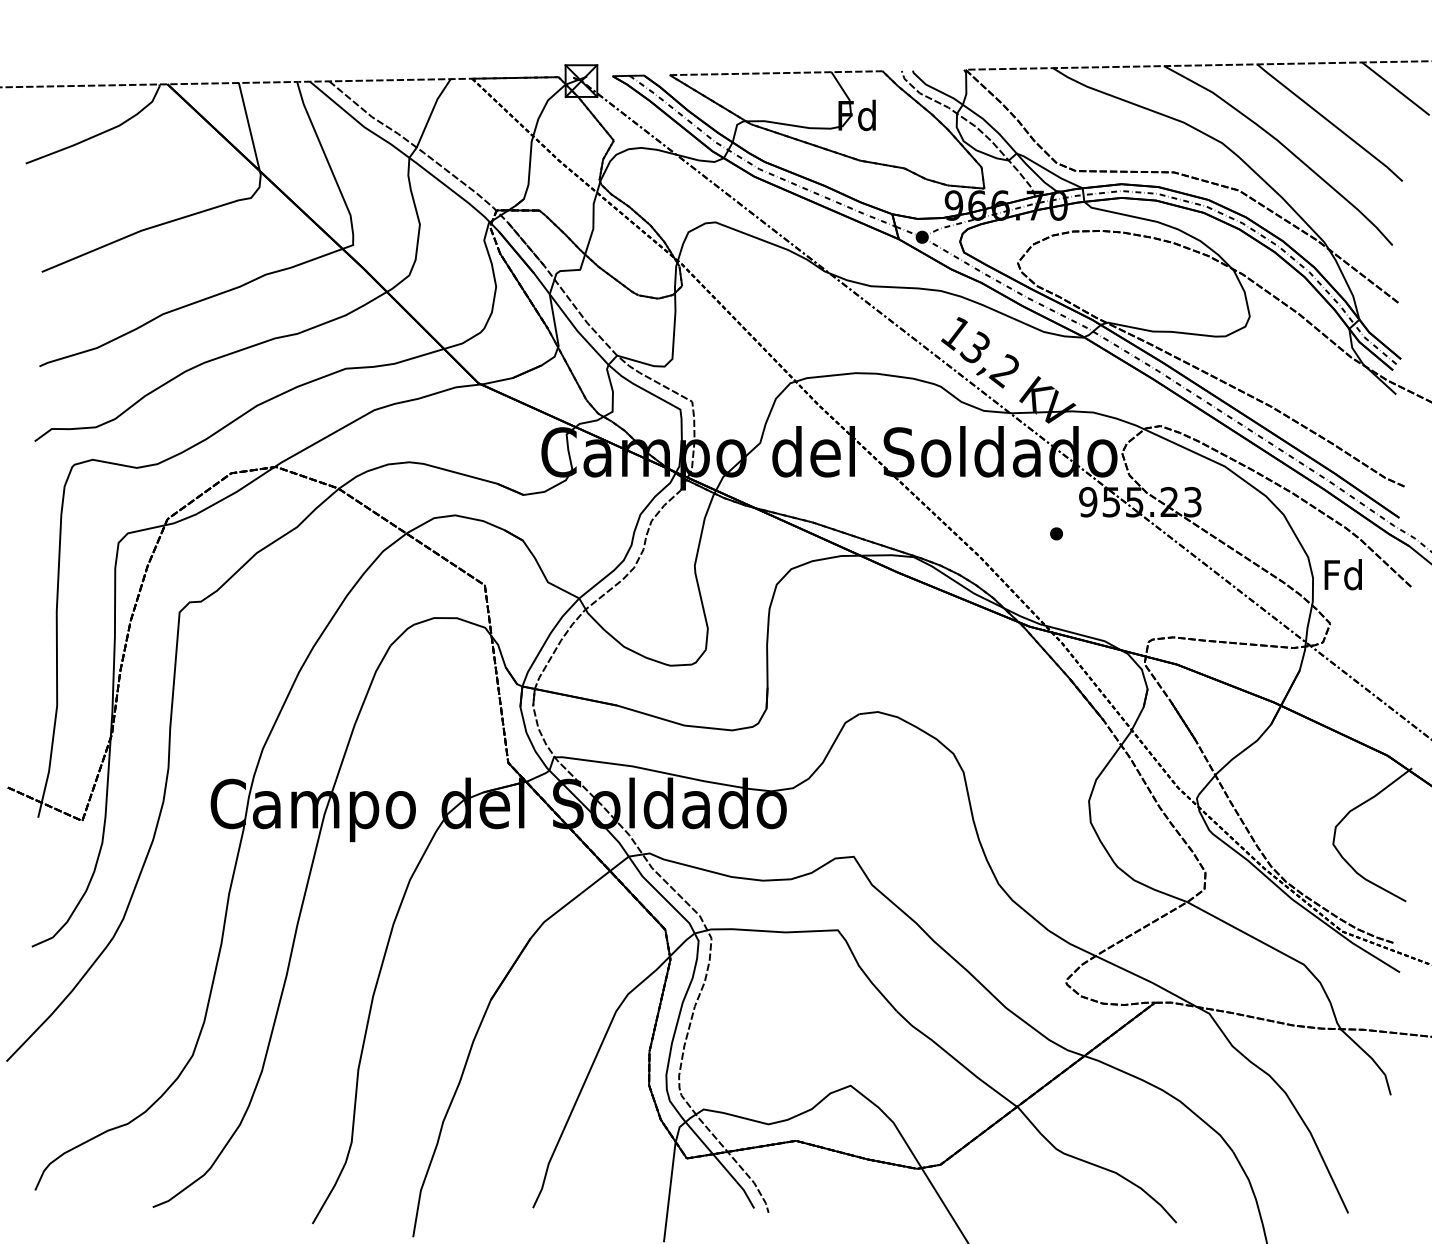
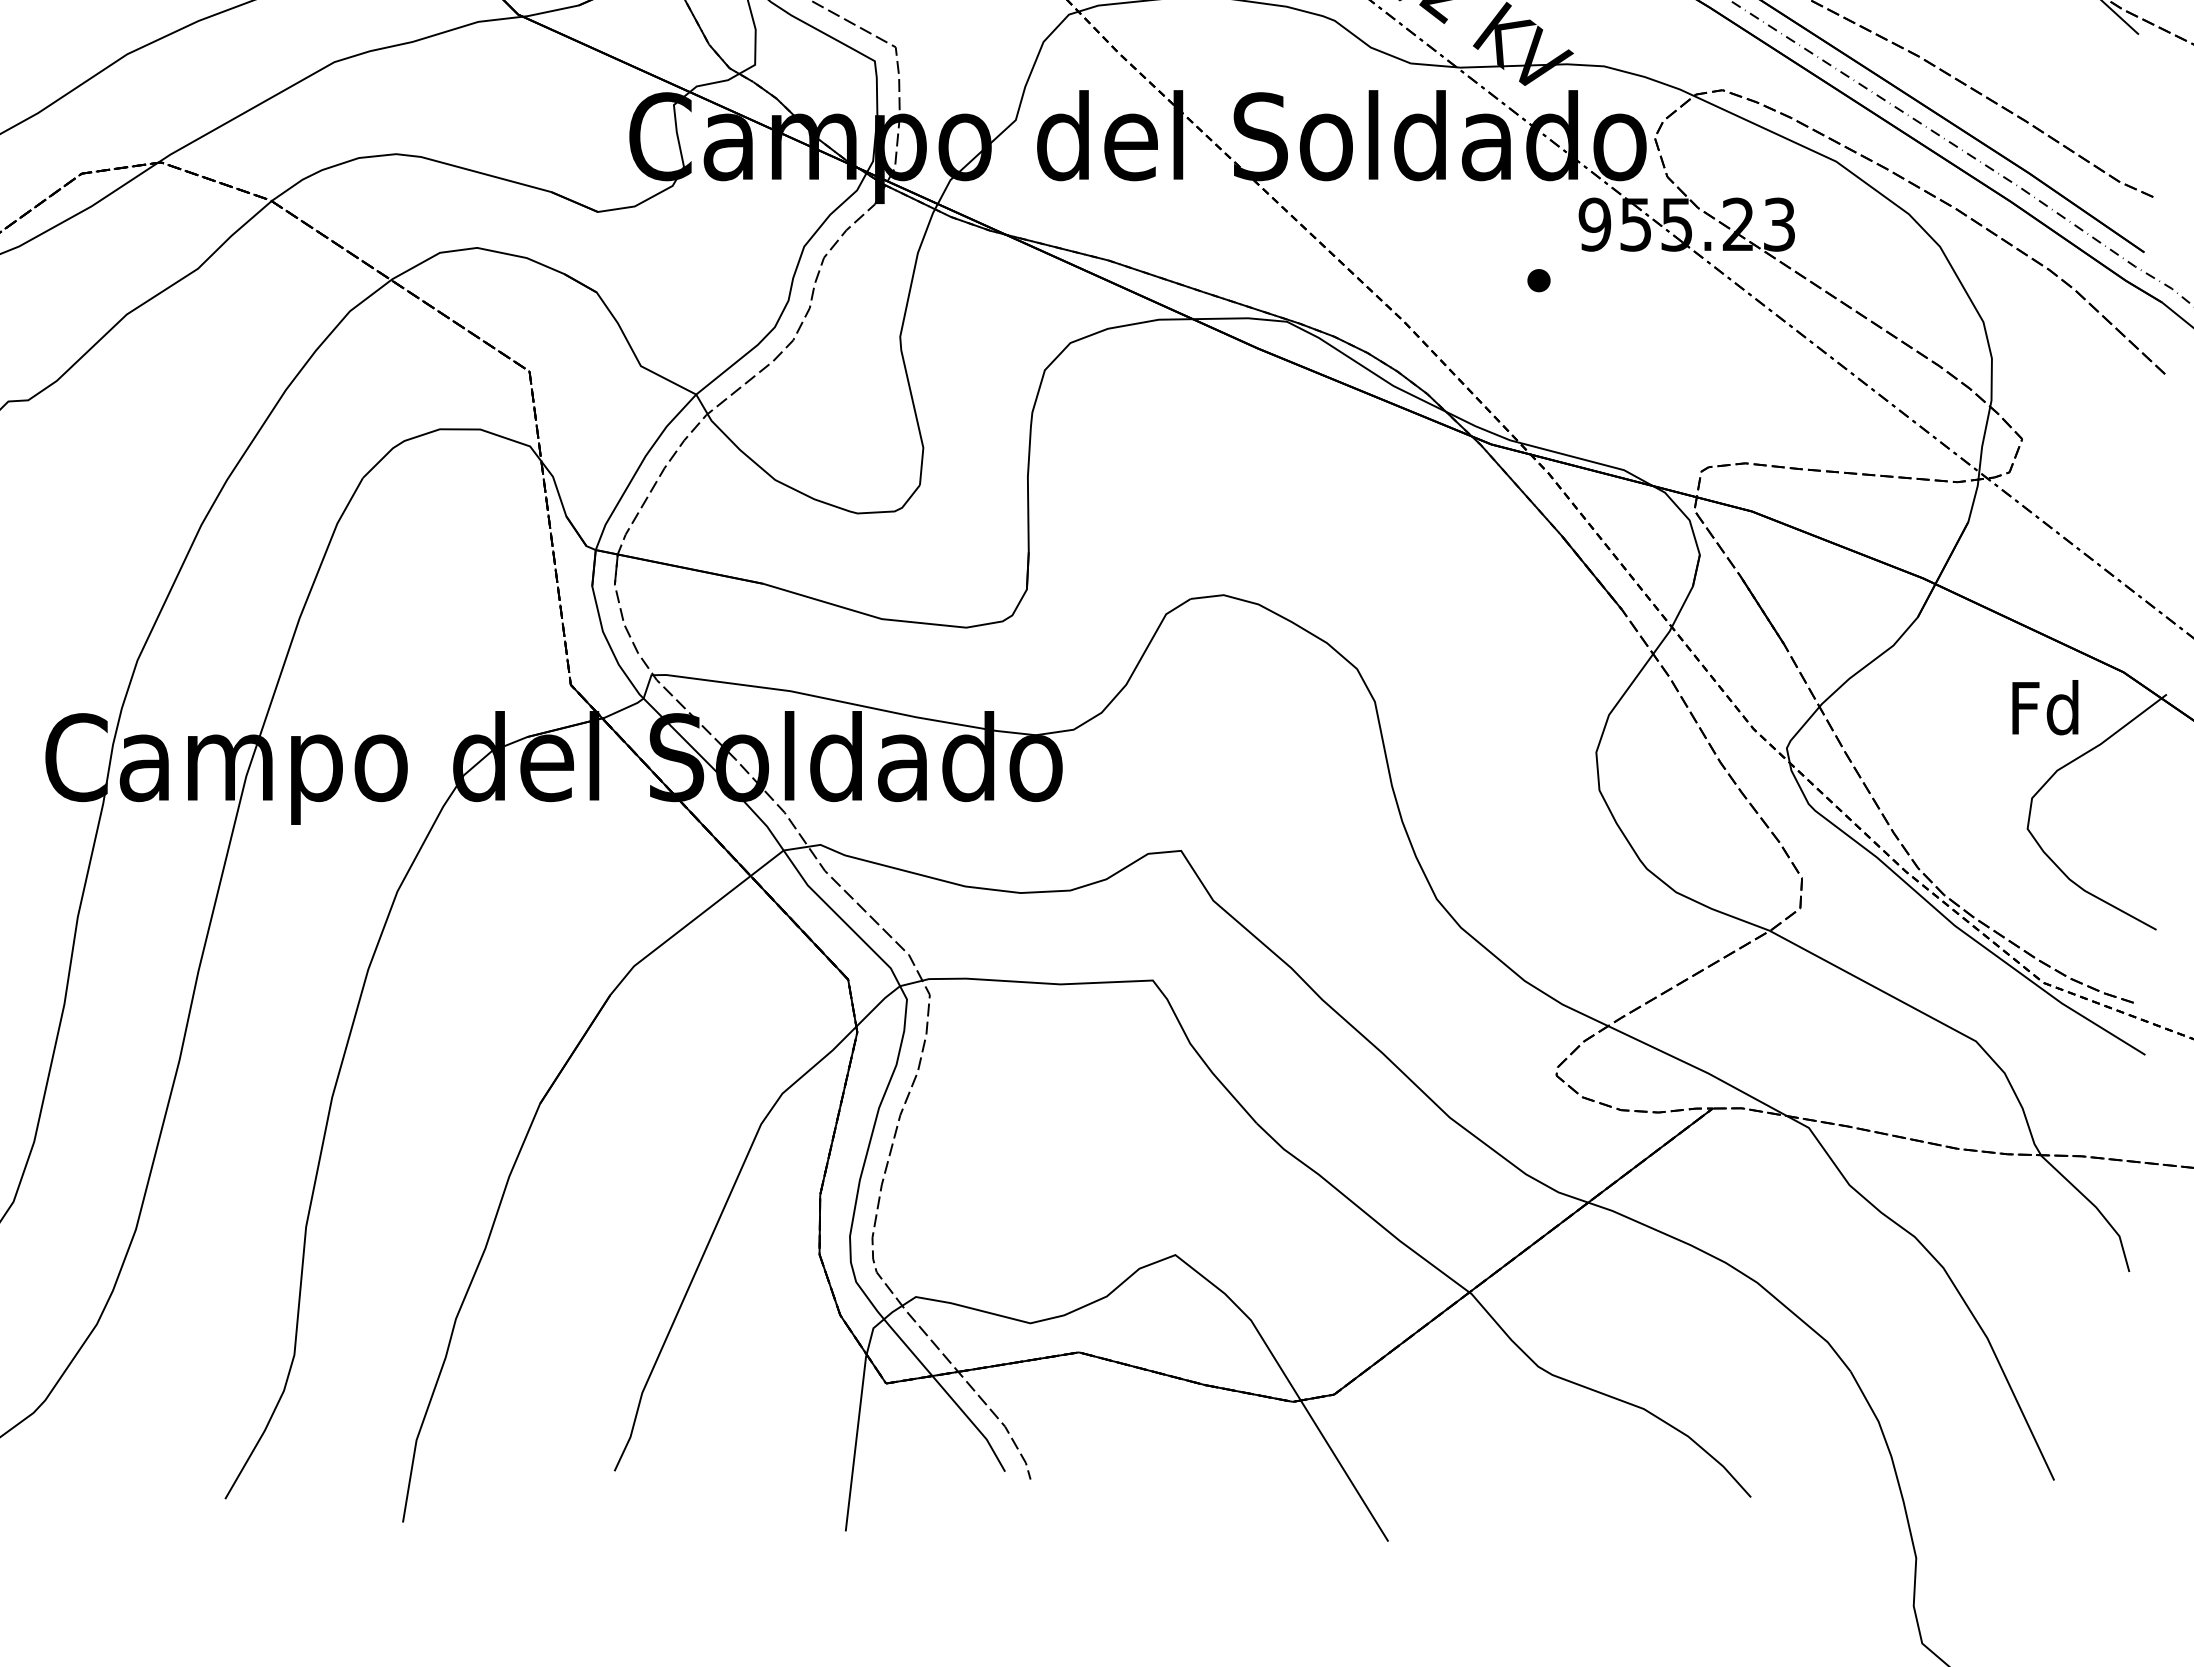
text: (1342, 574) -> (2043, 707), moved

